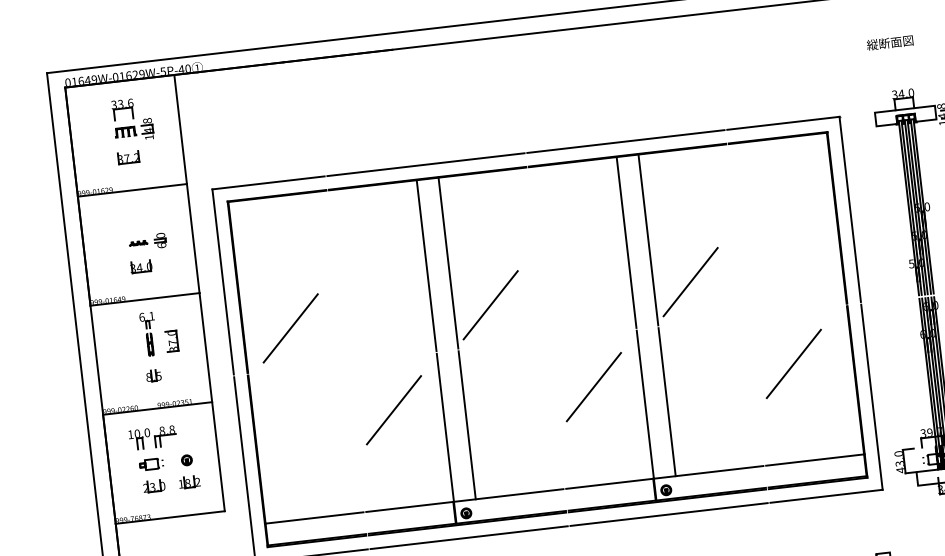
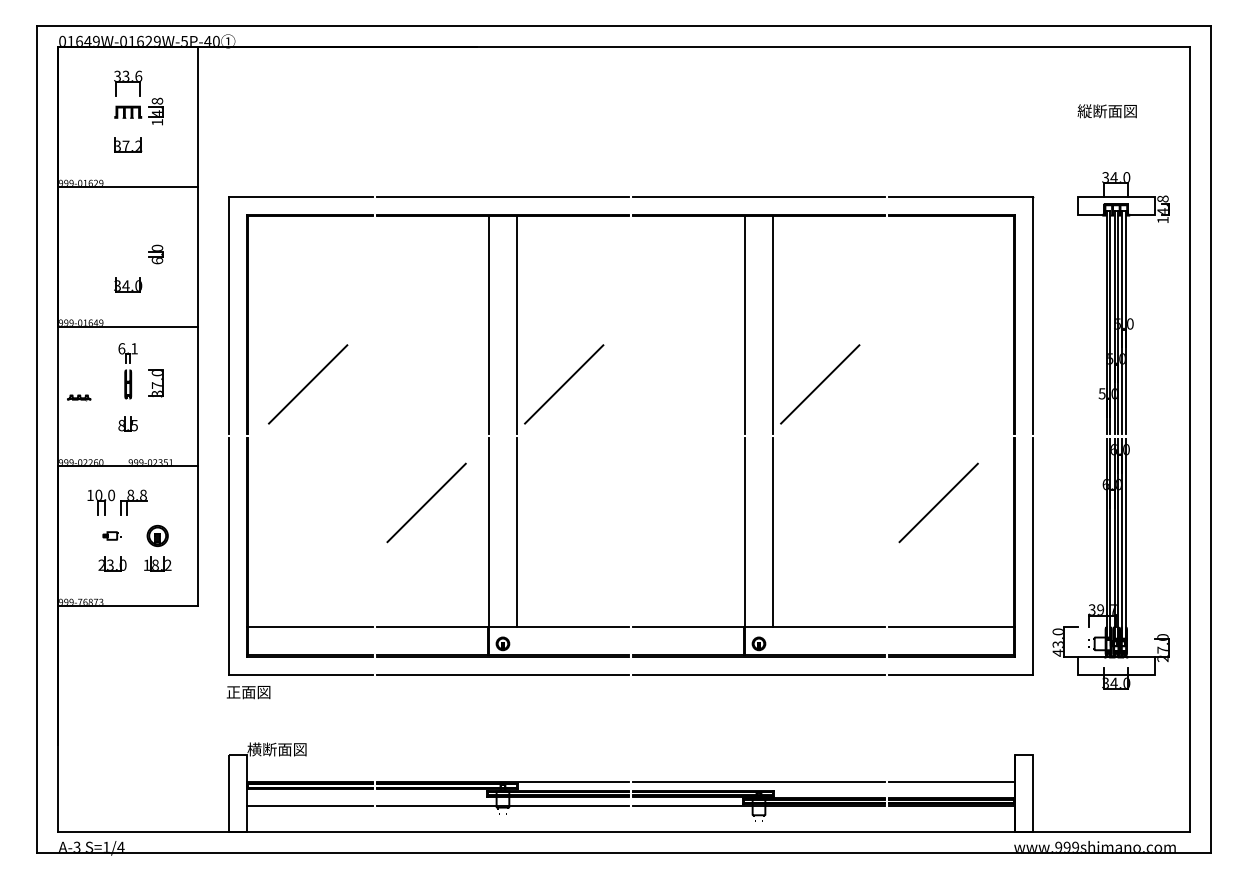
part: (138, 243) -> (79, 397), moved
line: (593, 386) -> (682, 502), removed
part: (186, 459) -> (157, 535), size x1.6
part: (150, 464) -> (111, 535), size x0.6

